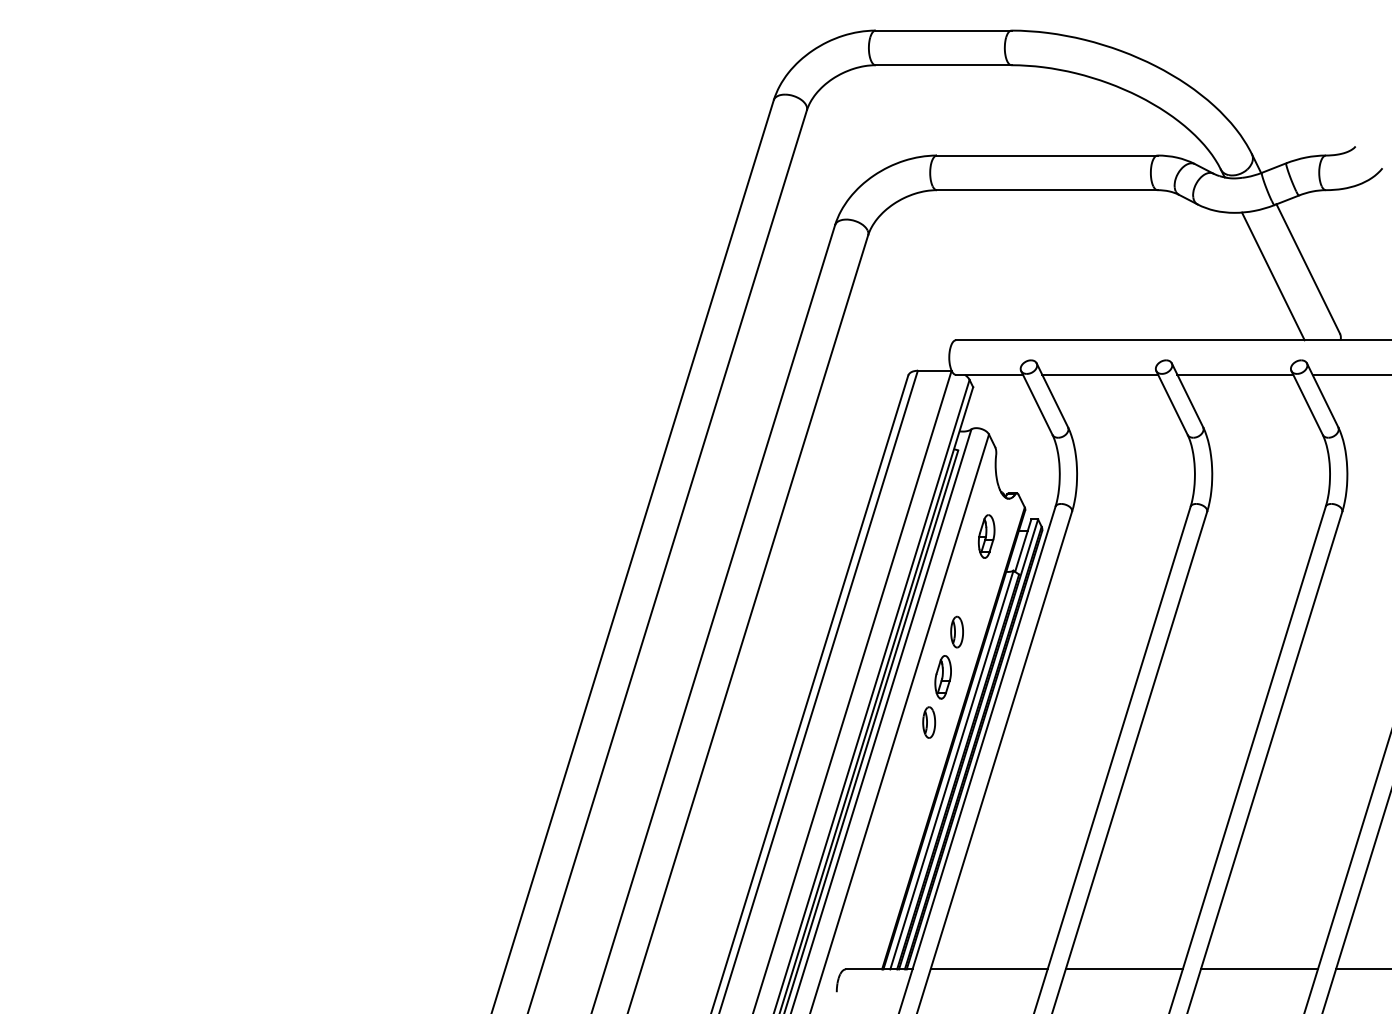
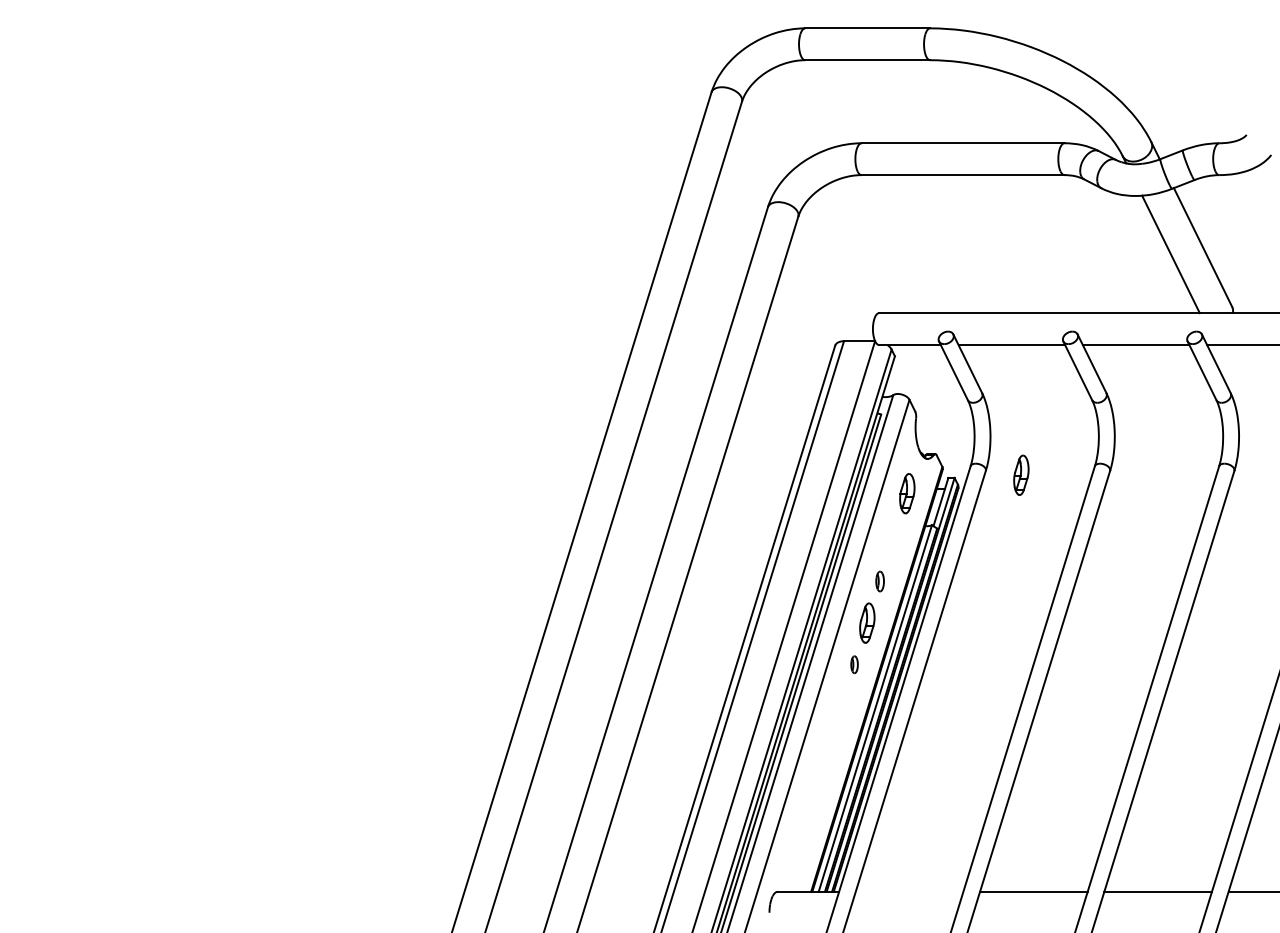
part: (1110, 516) -> (1021, 475), added
part: (956, 631) -> (879, 581), size x0.7
part: (929, 722) -> (854, 664), size x0.6
line: (988, 969) -> (909, 891), removed

